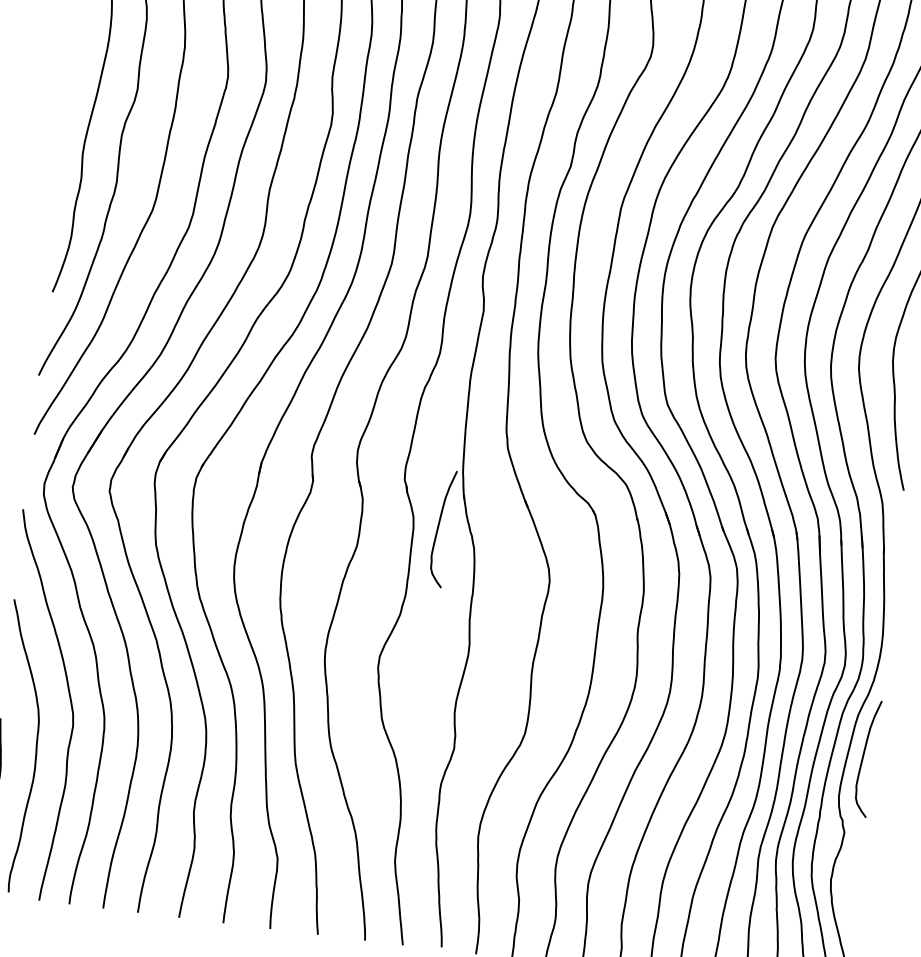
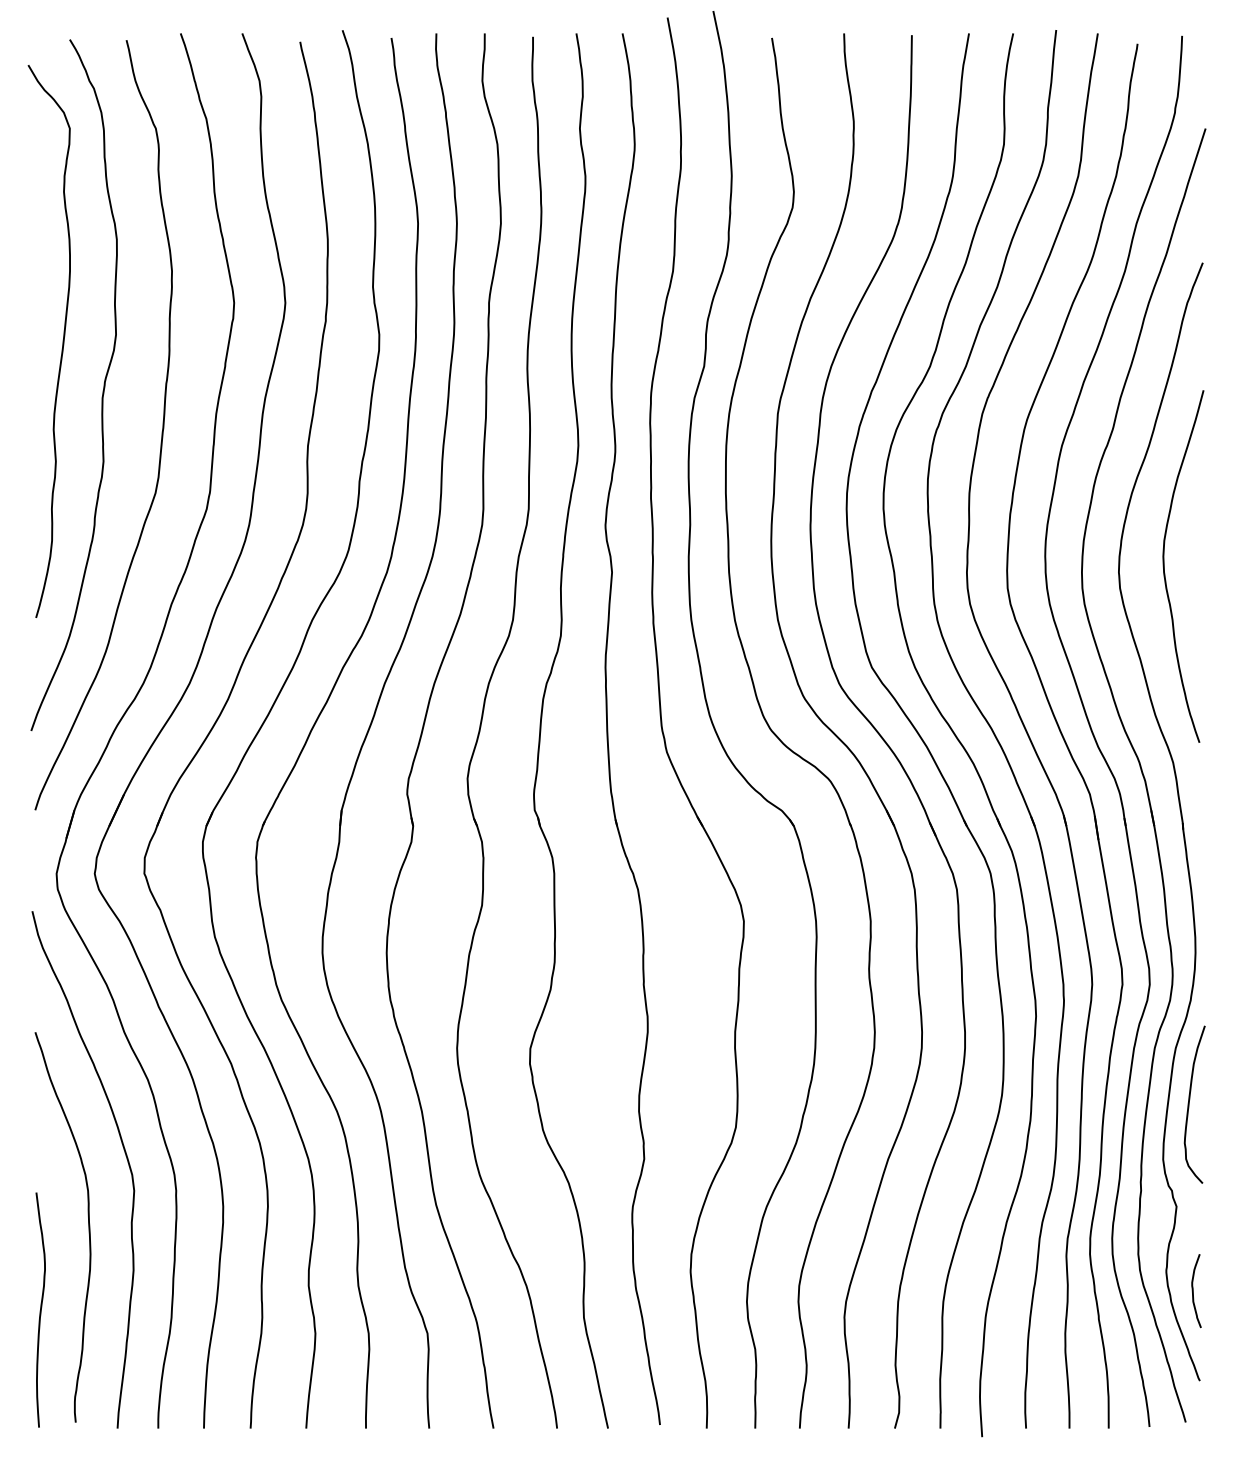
curve: (438, 528) -> (587, 868), removed
curve: (849, 896) -> (1193, 1291), added

